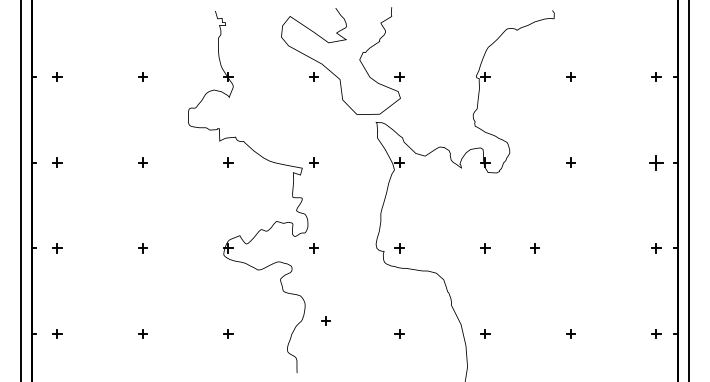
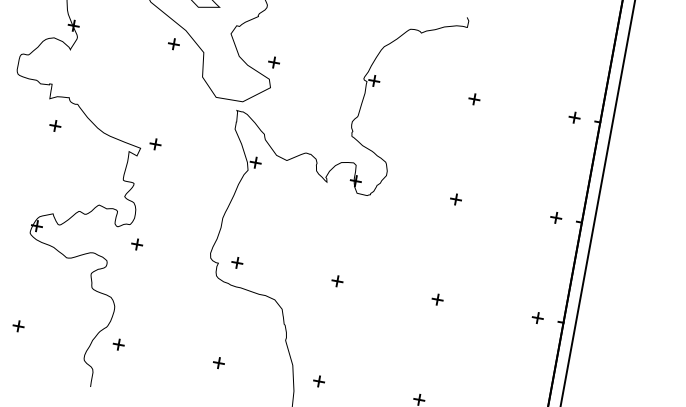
part: (656, 162) -> (556, 217), size x0.62
part: (534, 248) -> (437, 299), moved
part: (325, 320) -> (118, 344), moved

